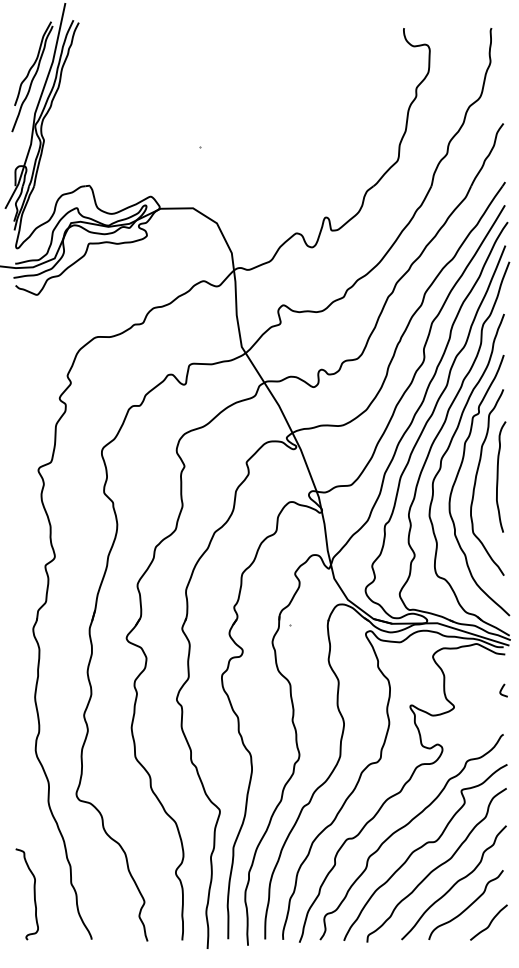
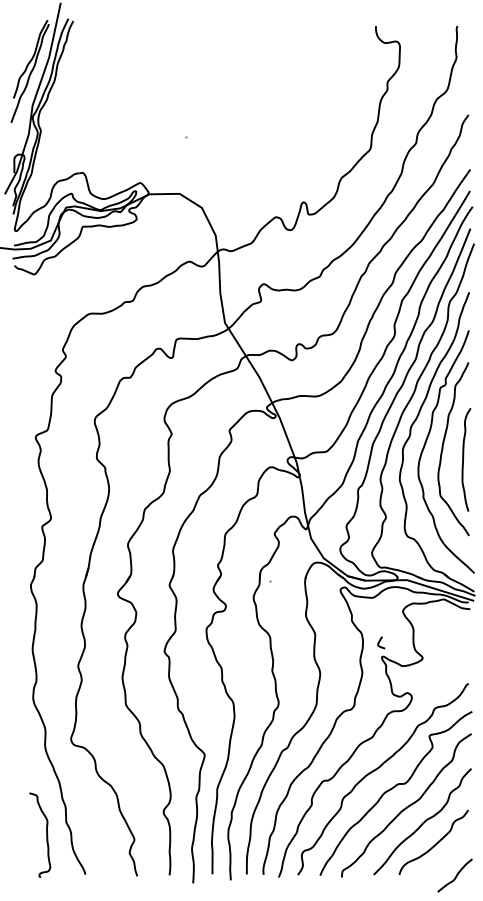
curve: (498, 476) -> (463, 459), moved
curve: (502, 689) -> (380, 641), moved
curve: (33, 894) -> (46, 835), moved
curve: (489, 922) -> (455, 875), moved

